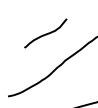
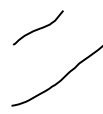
curve: (45, 33) -> (38, 27), moved

